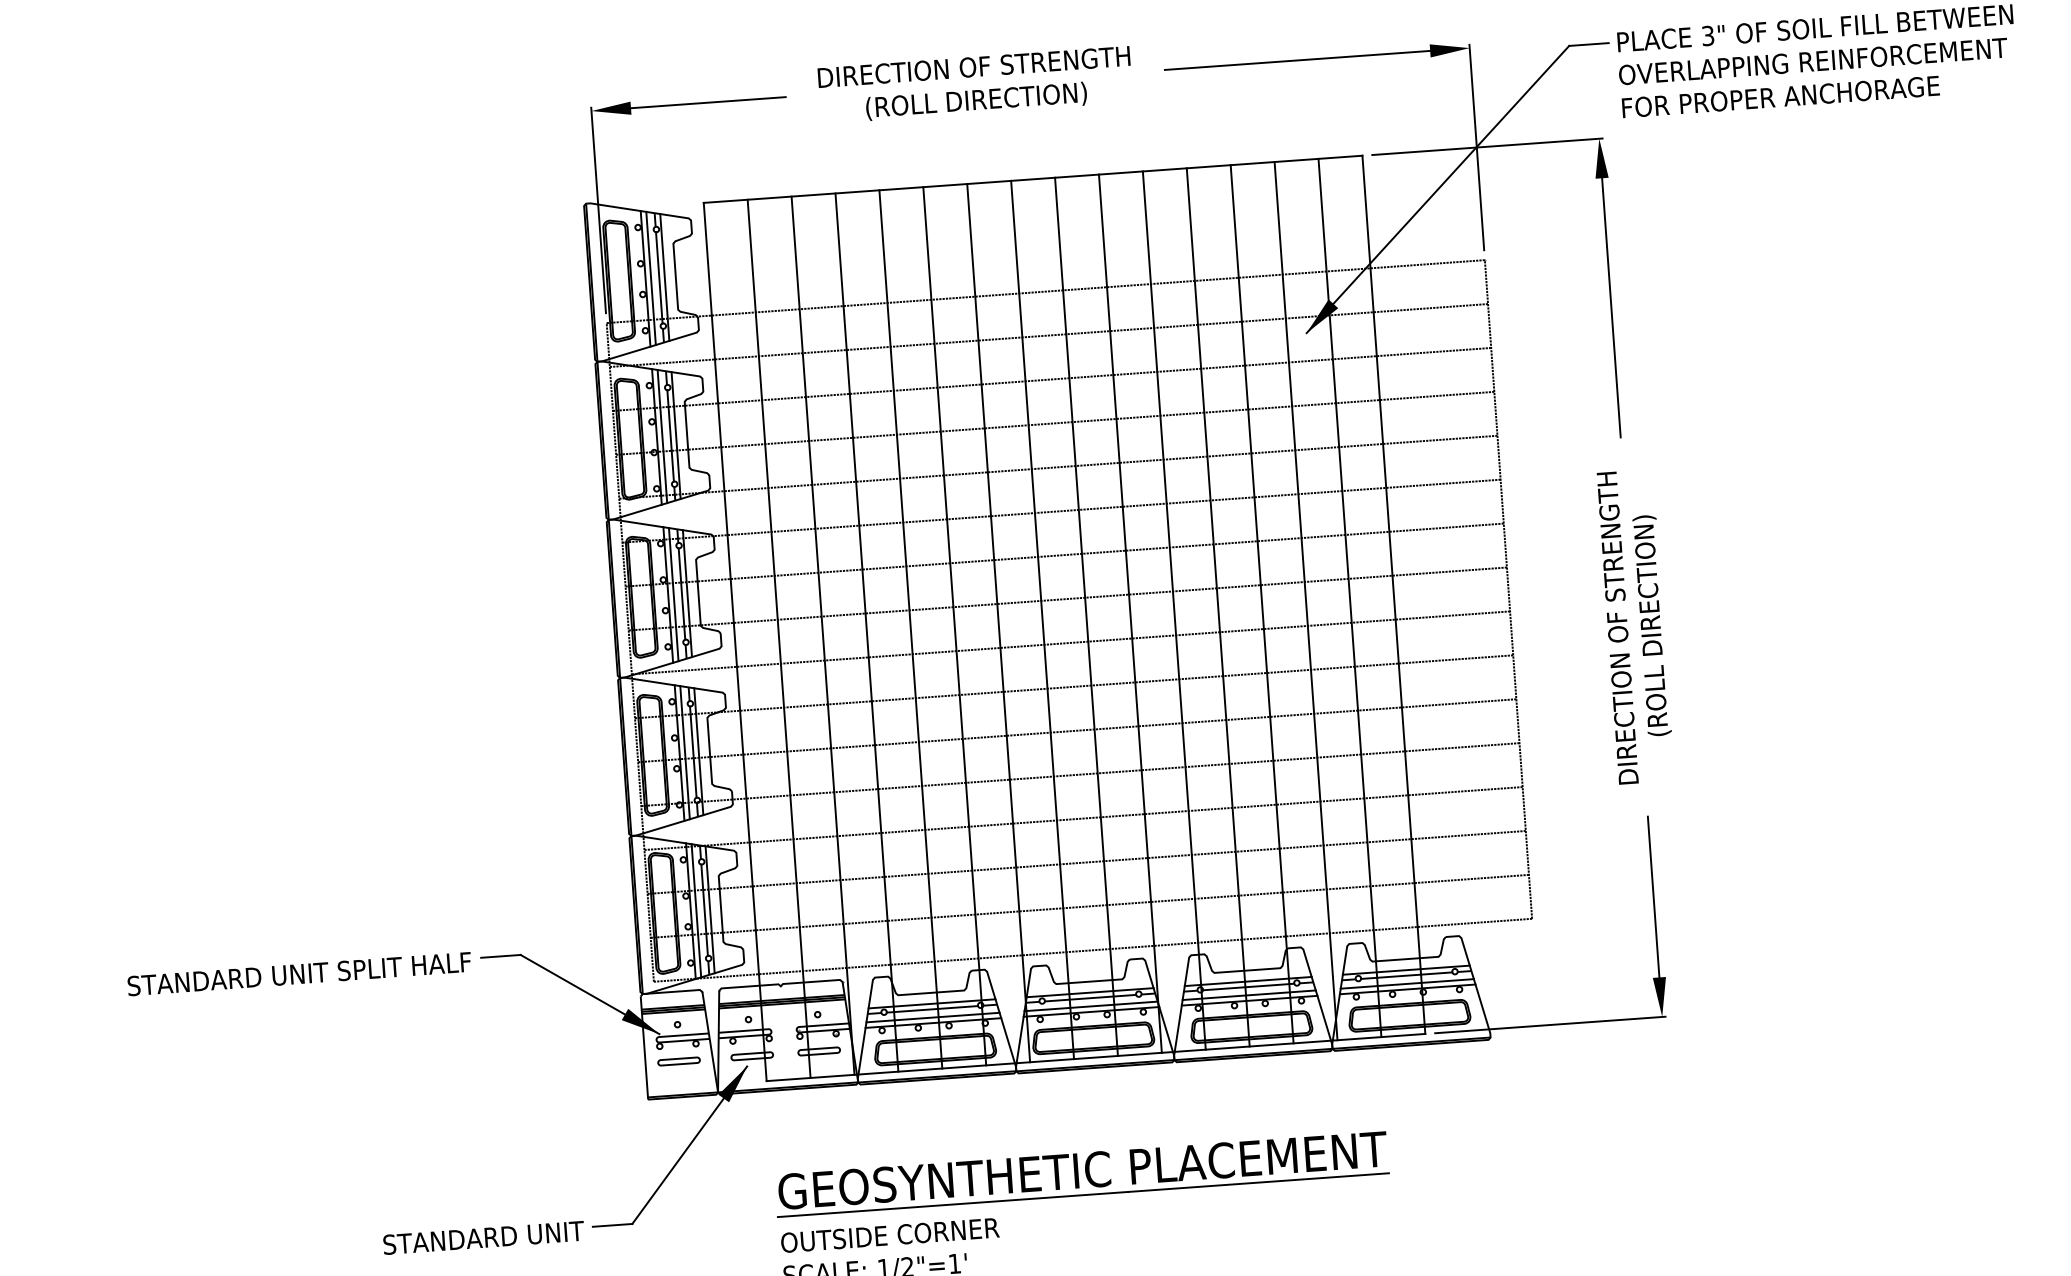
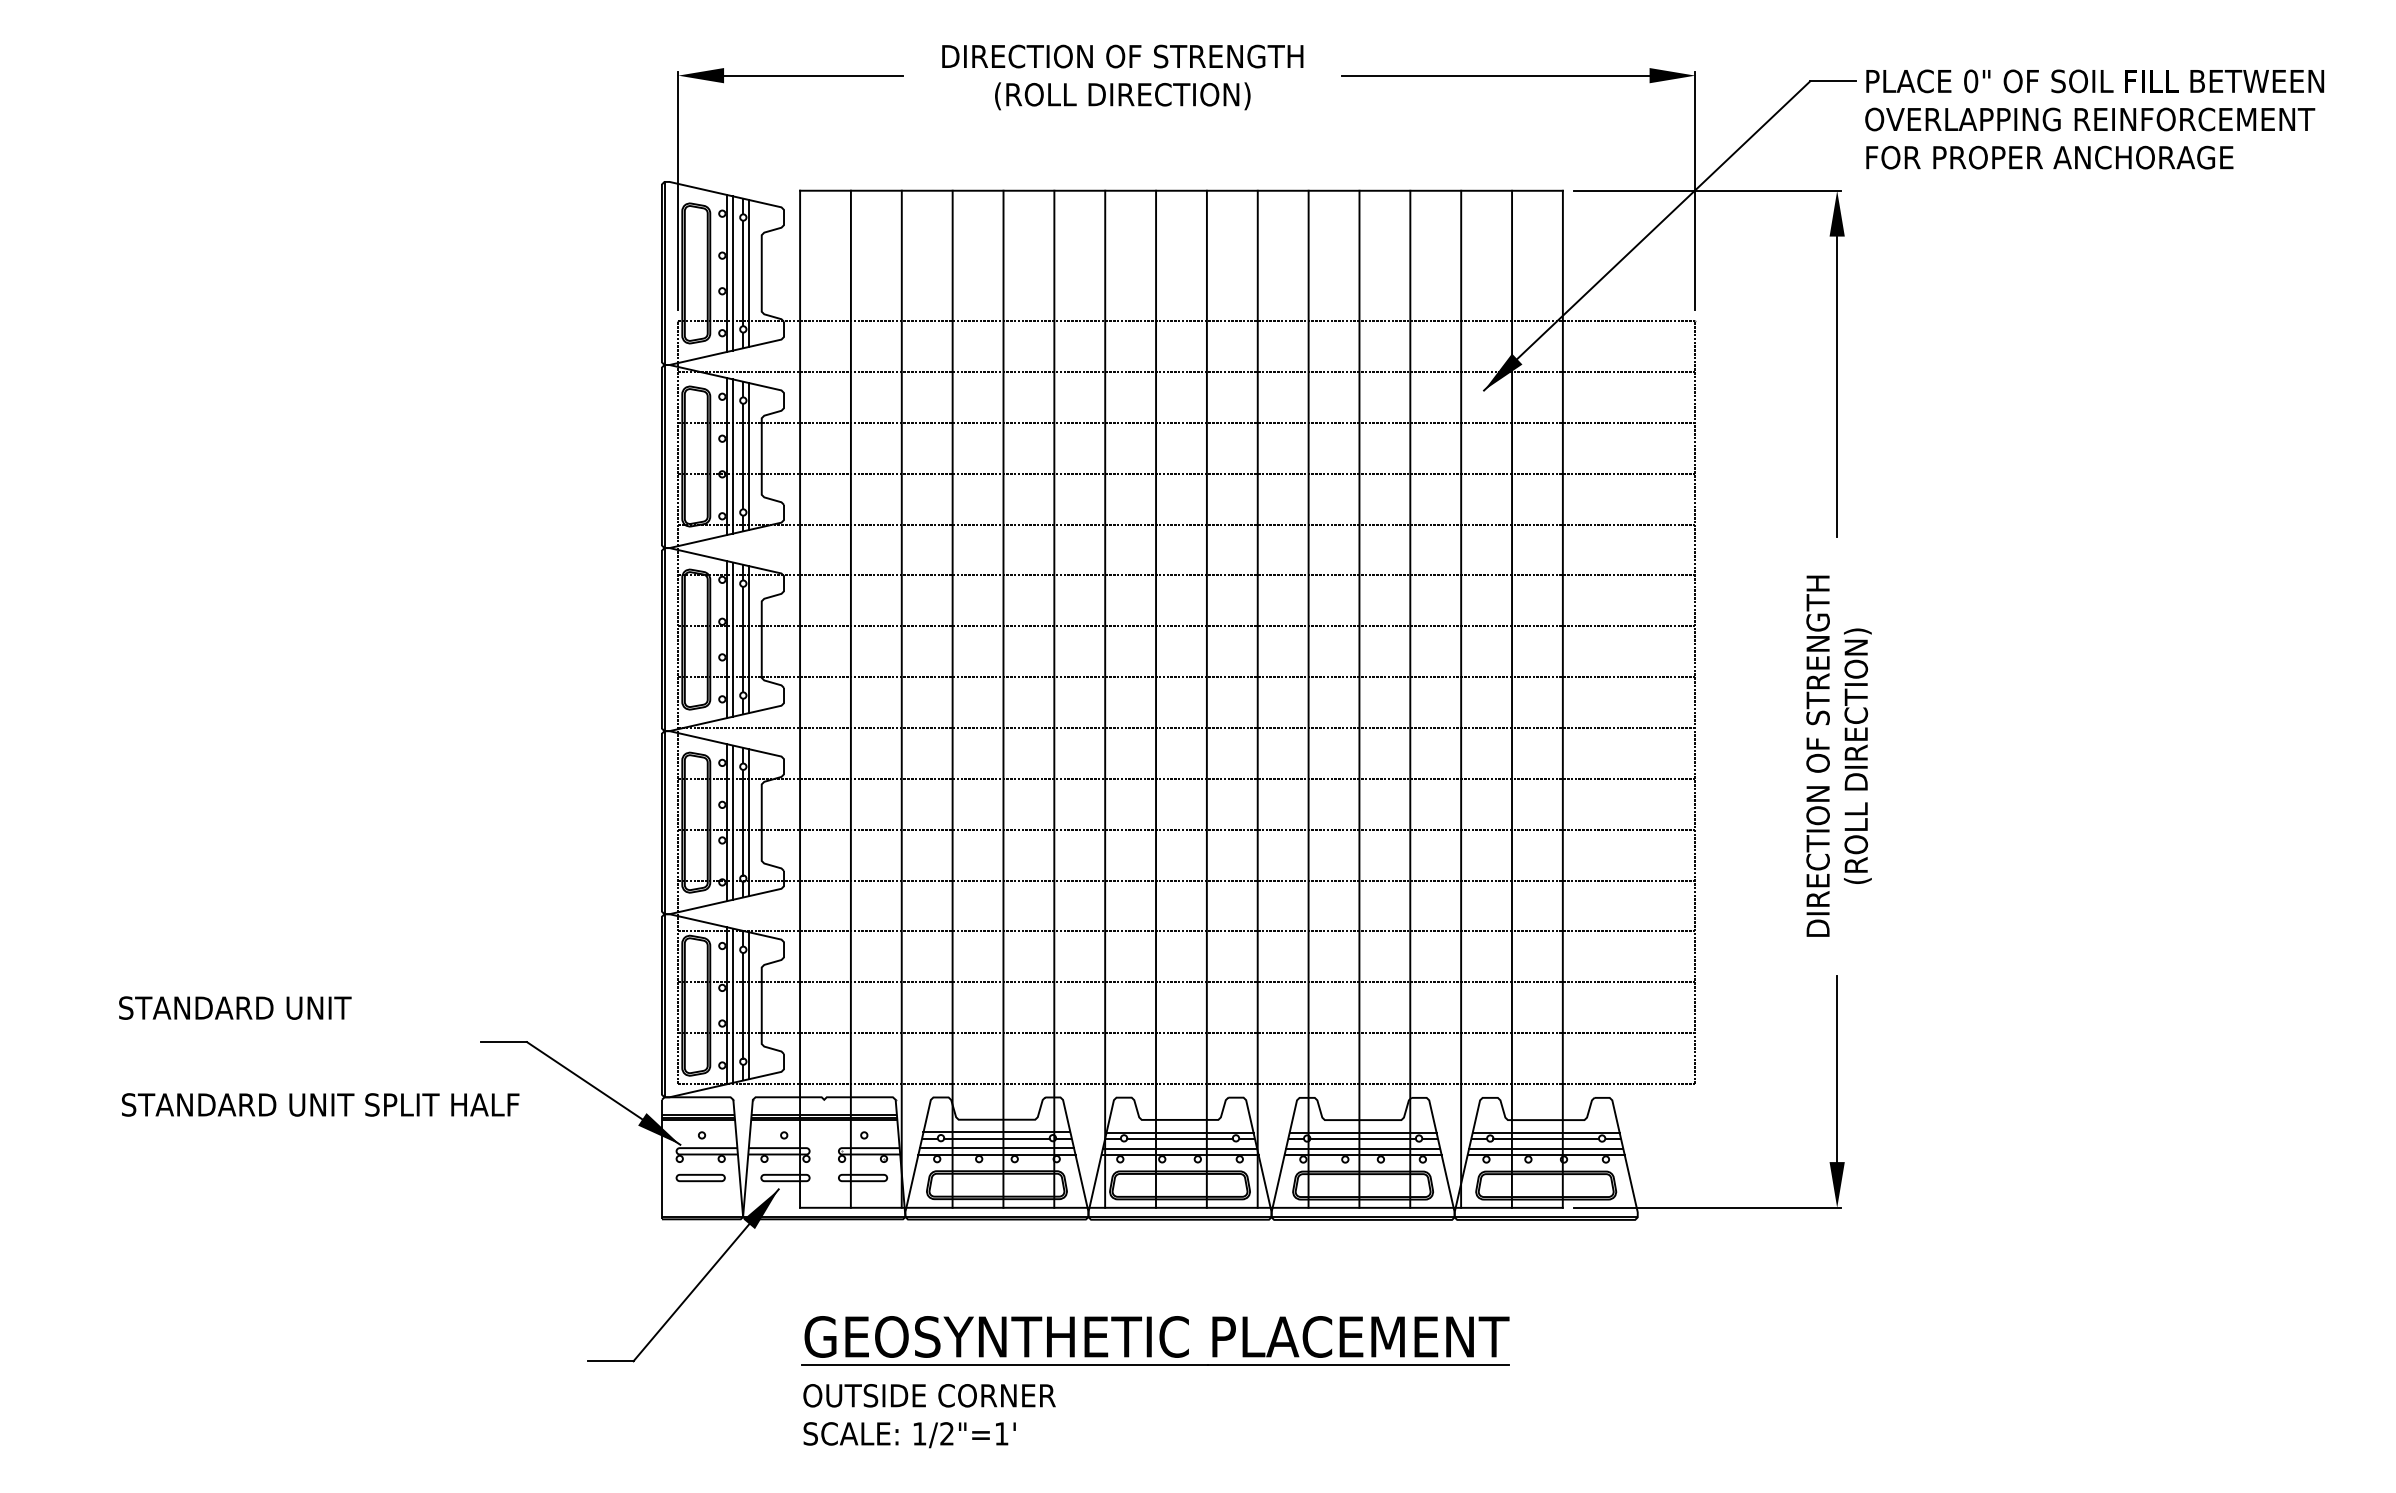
text: (1708, 36) -> (1971, 81), 3" -> 0"
text: (299, 973) -> (320, 1104), moved
text: (484, 1237) -> (235, 1007), moved

